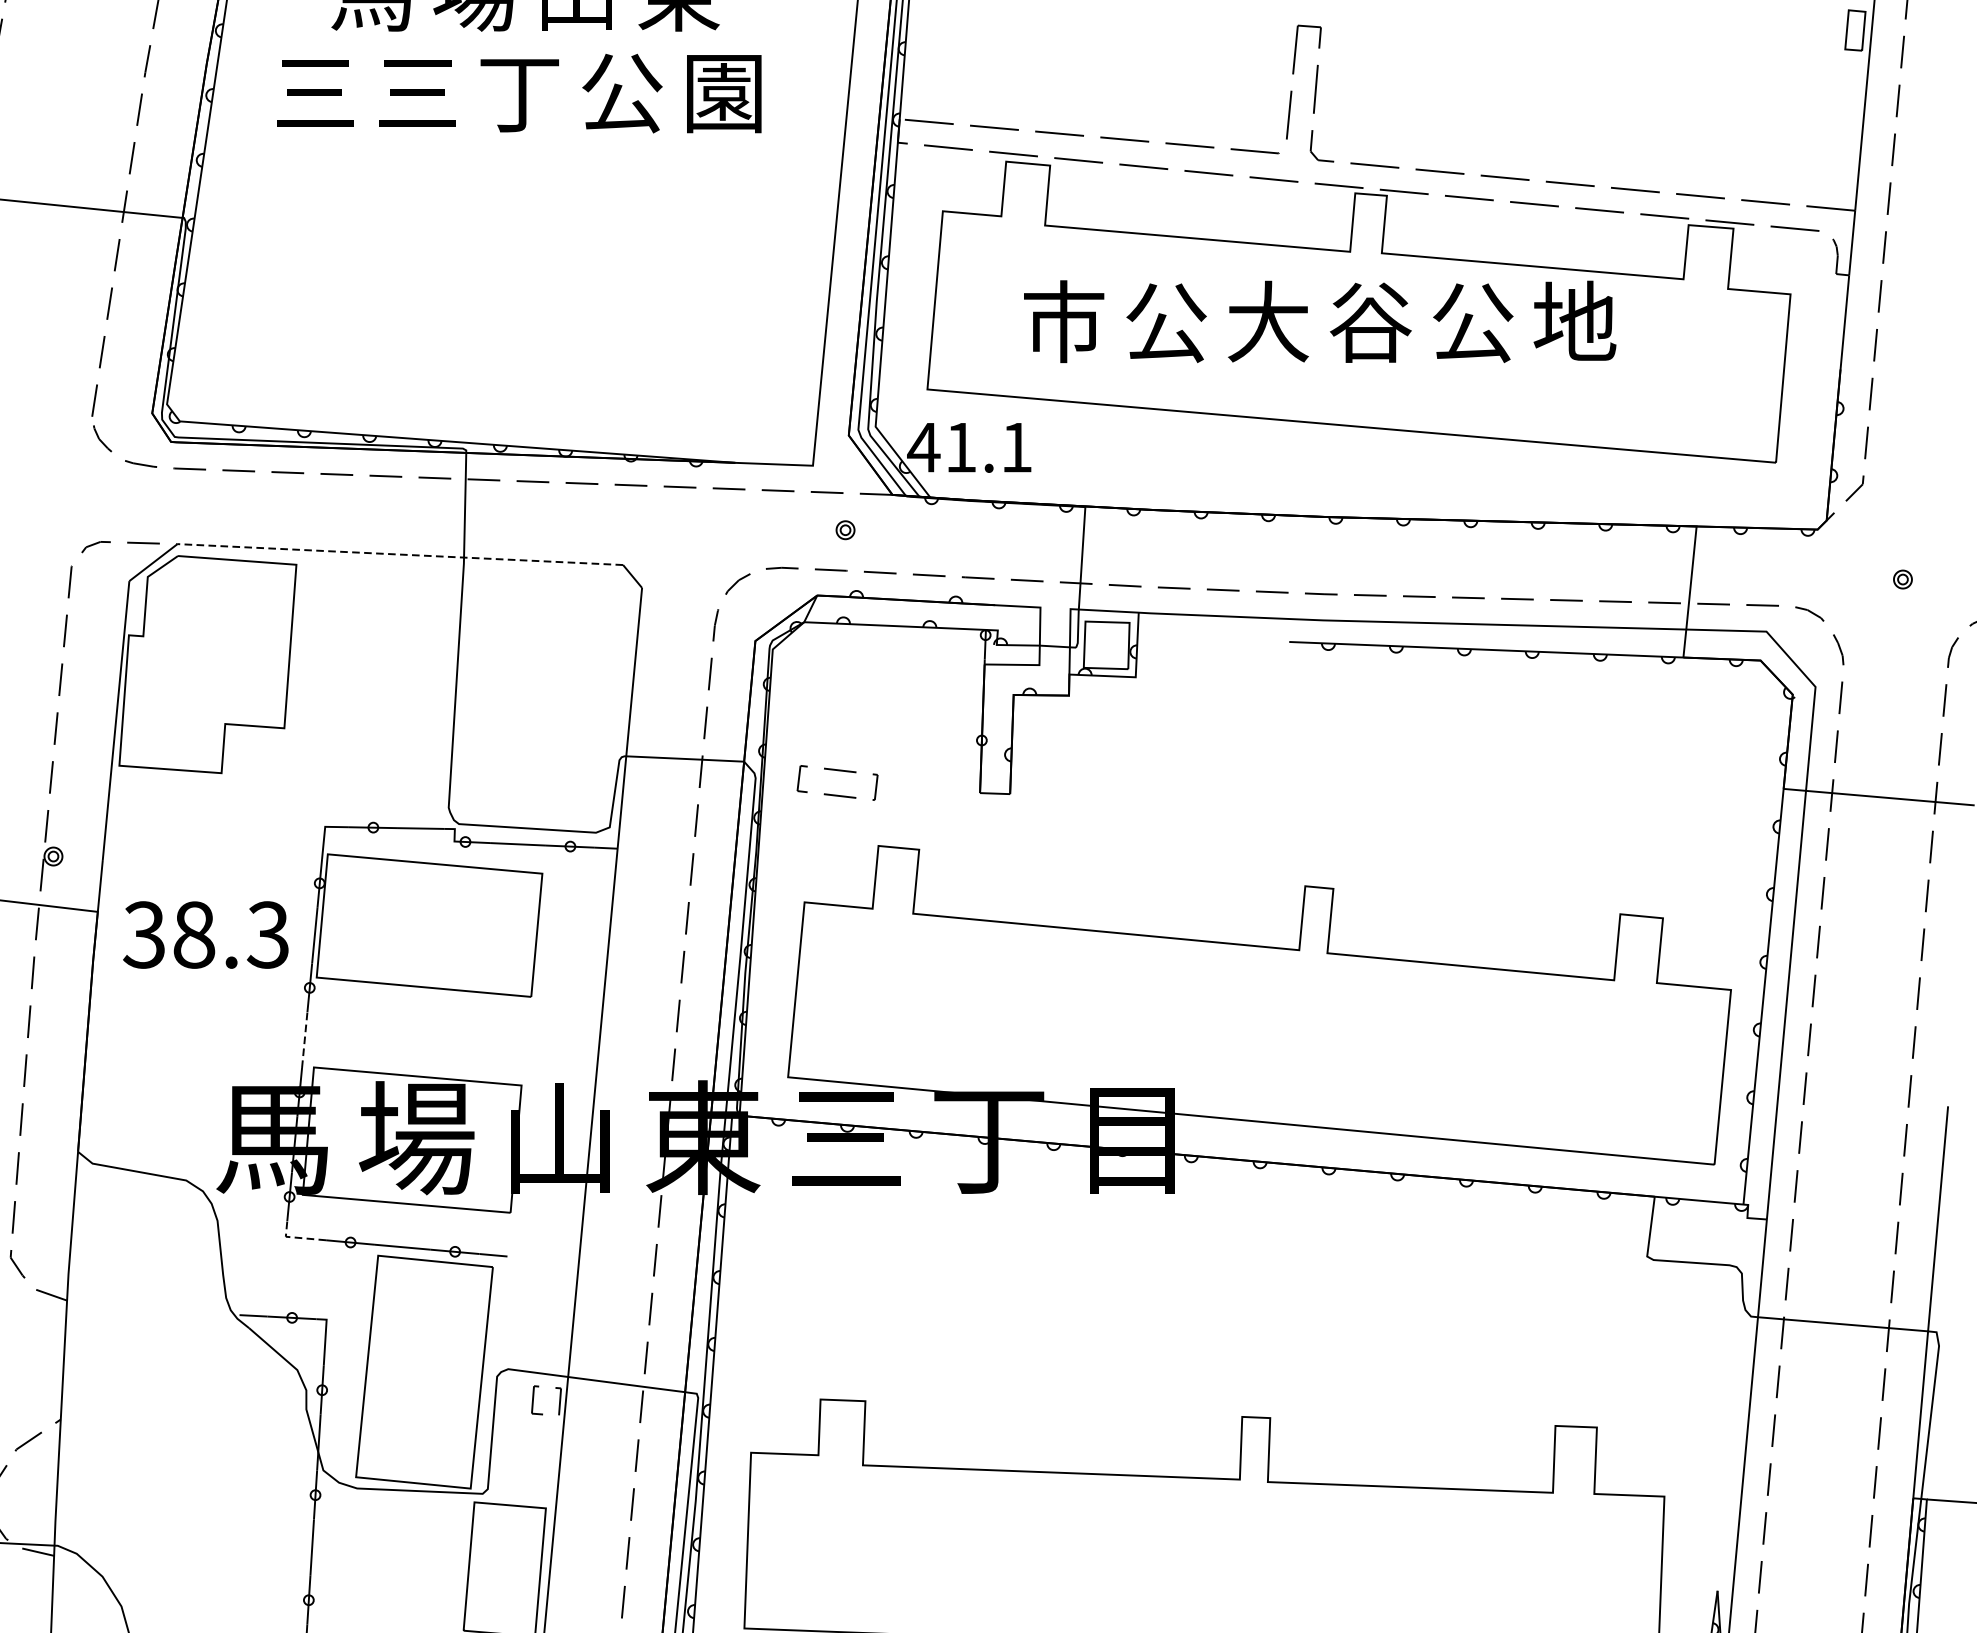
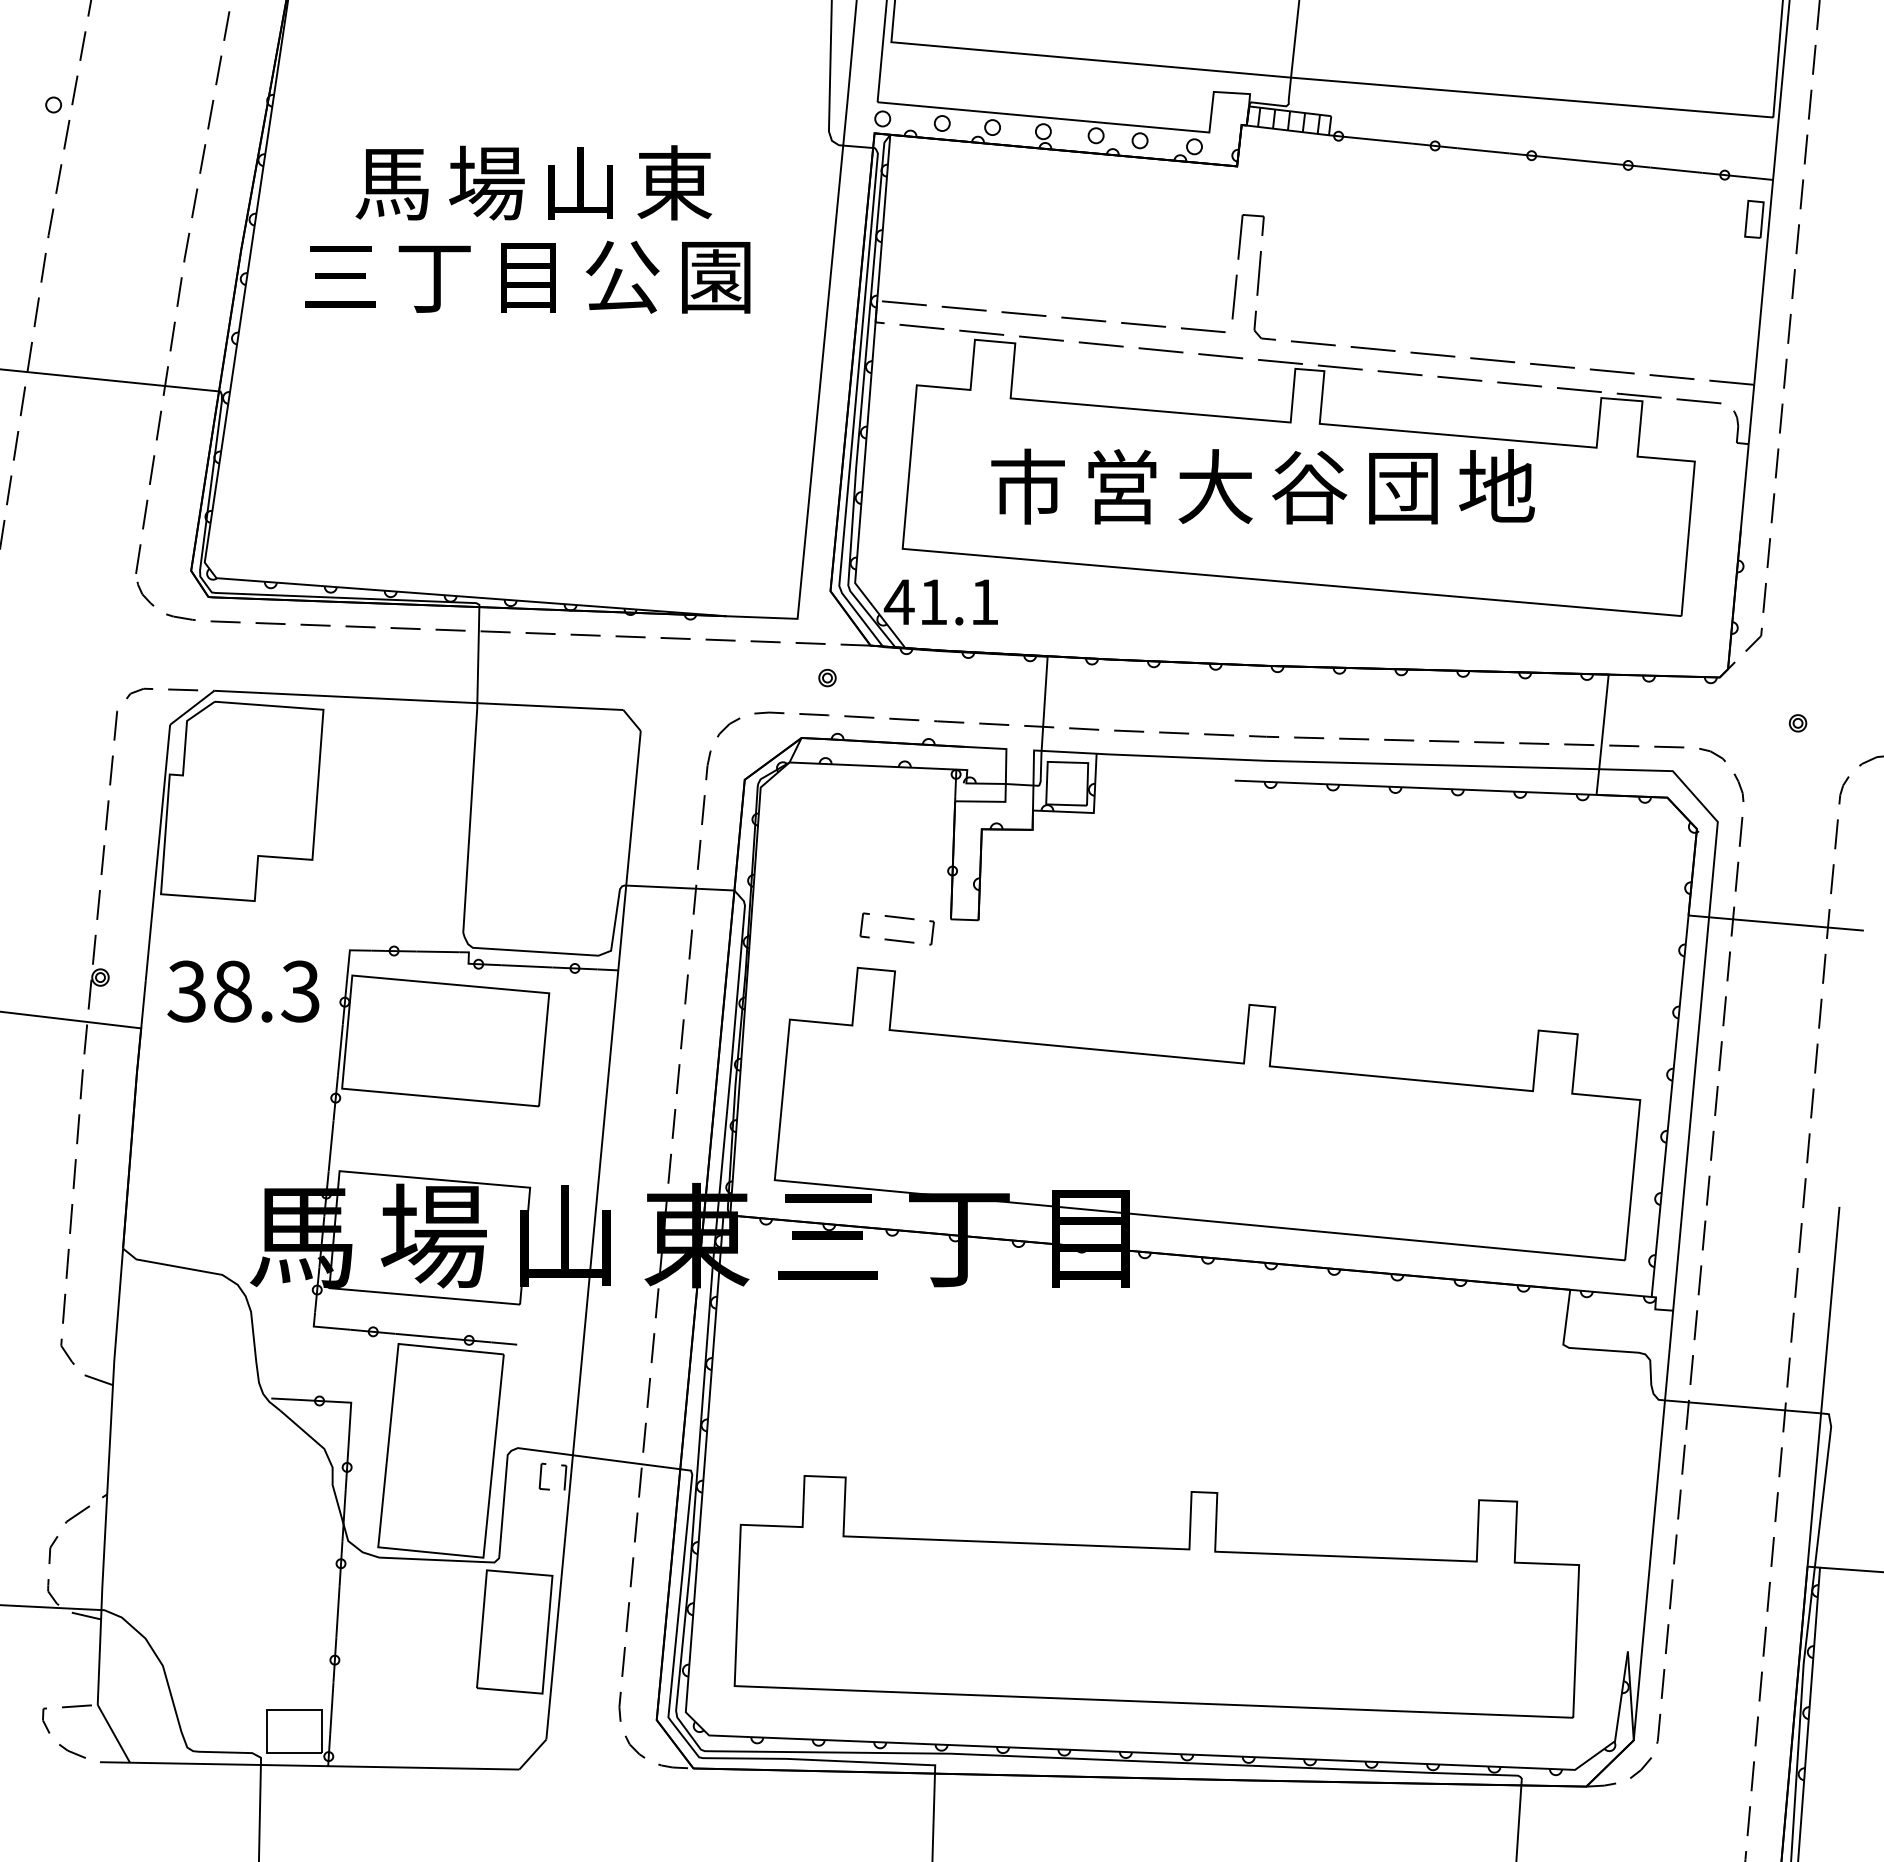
text: (519, 93) -> (528, 277), 丁 -> 目
text: (417, 94) -> (434, 278), 三 -> 丁
text: (1166, 321) -> (1122, 486), 公 -> 営
text: (1473, 322) -> (1403, 487), 公 -> 団
line: (401, 554) -> (419, 700), dashed -> solid
part: (836, 771) -> (896, 918), moved
text: (206, 934) -> (243, 991), moved
line: (305, 1040) -> (331, 1146), dashed -> solid
line: (297, 1237) -> (324, 1327), dashed -> solid

